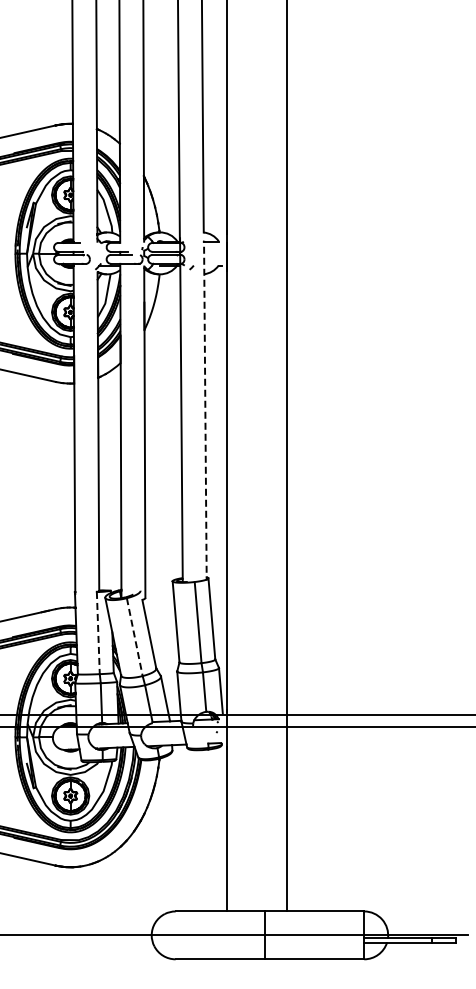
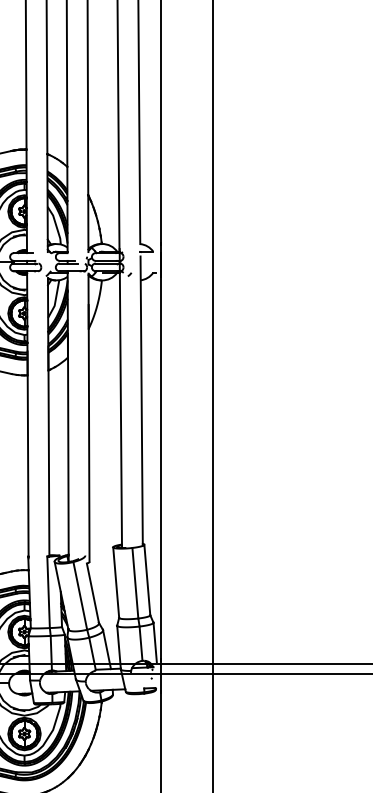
line: (205, 412) -> (141, 400), dashed -> solid
line: (98, 633) -> (48, 592), dashed -> solid
line: (134, 637) -> (80, 596), dashed -> solid

